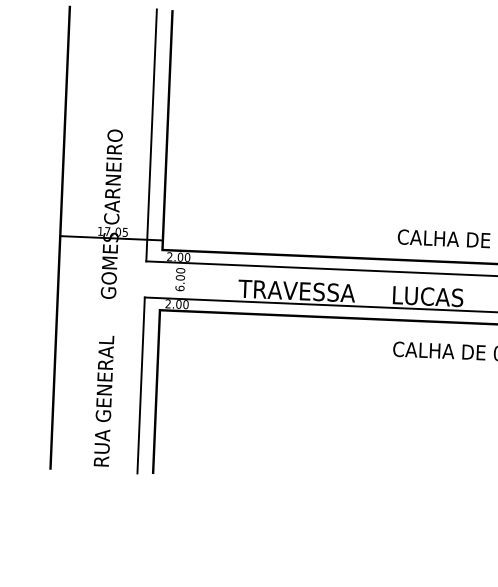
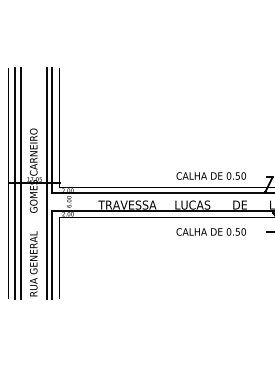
line: (74, 238) -> (15, 183), added
line: (86, 238) -> (21, 183), added
line: (138, 241) -> (47, 183), added

